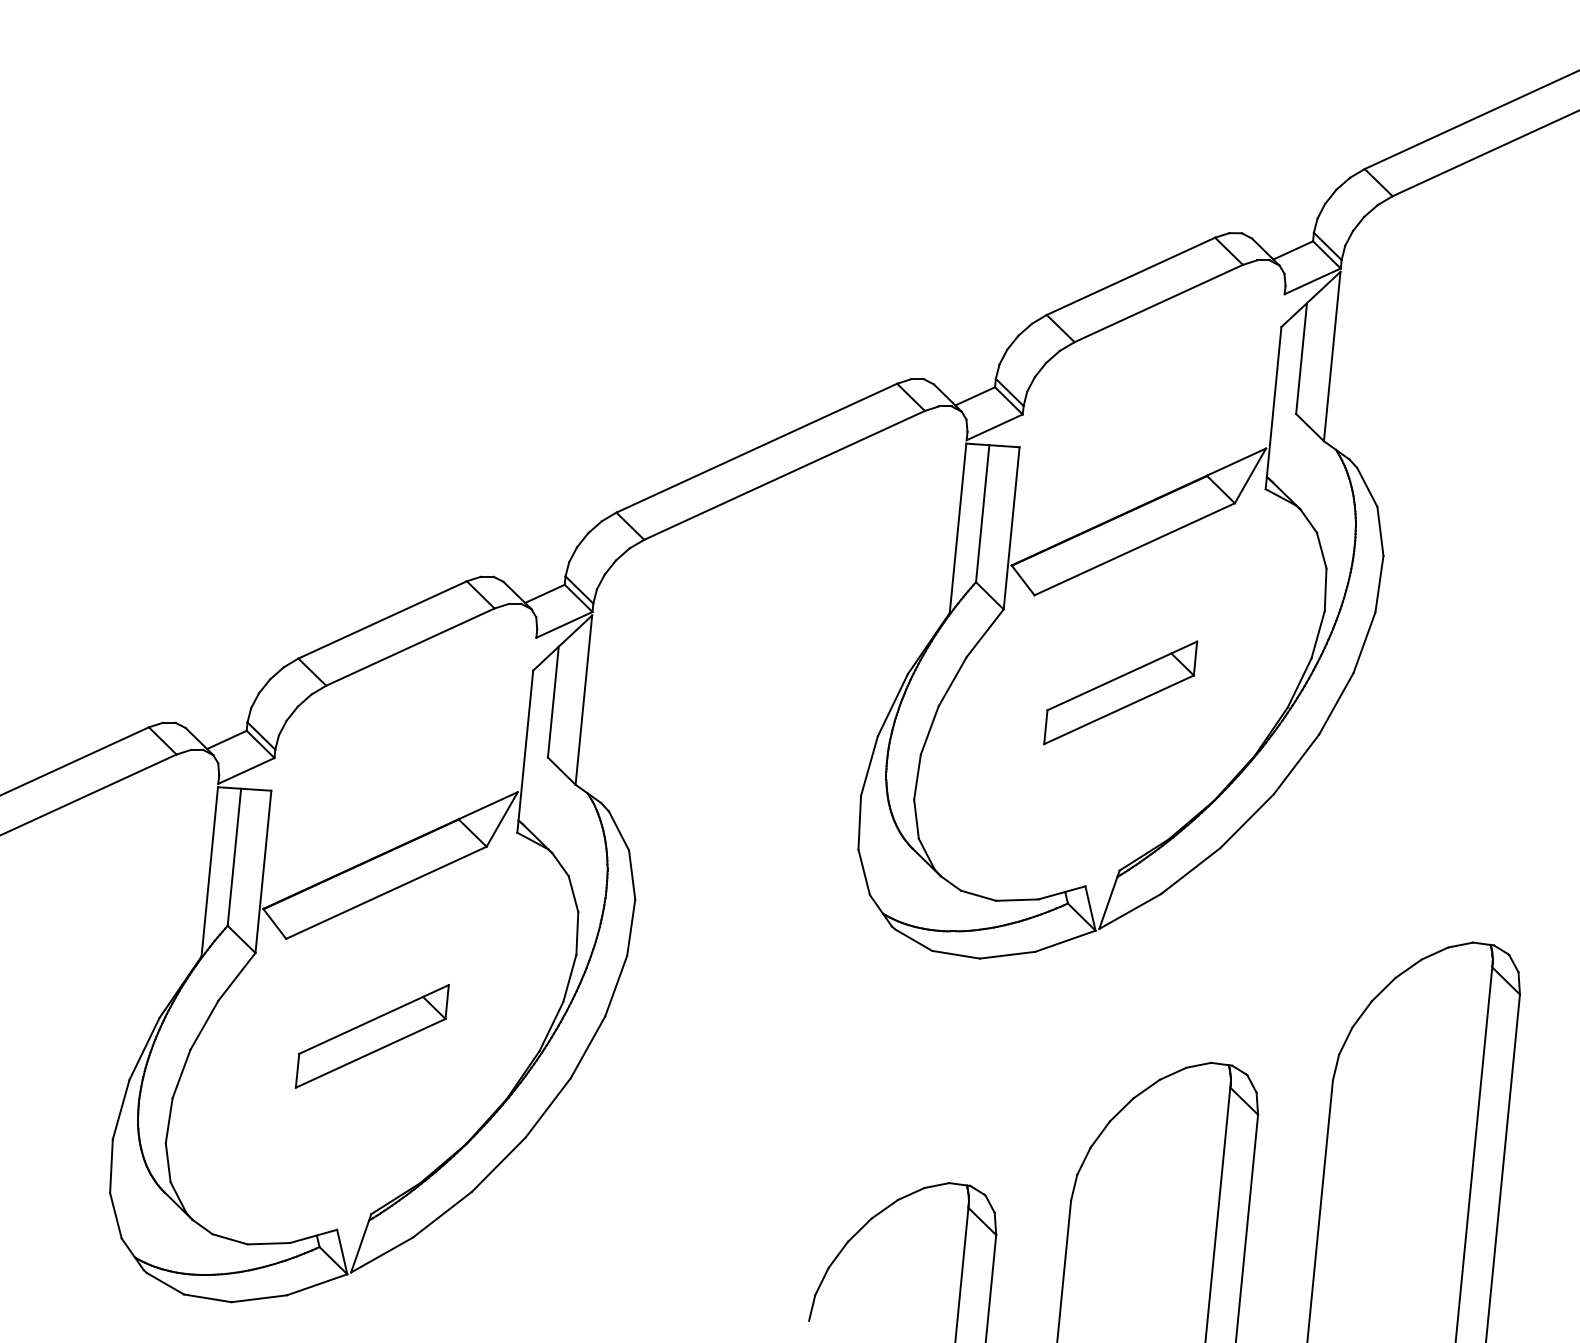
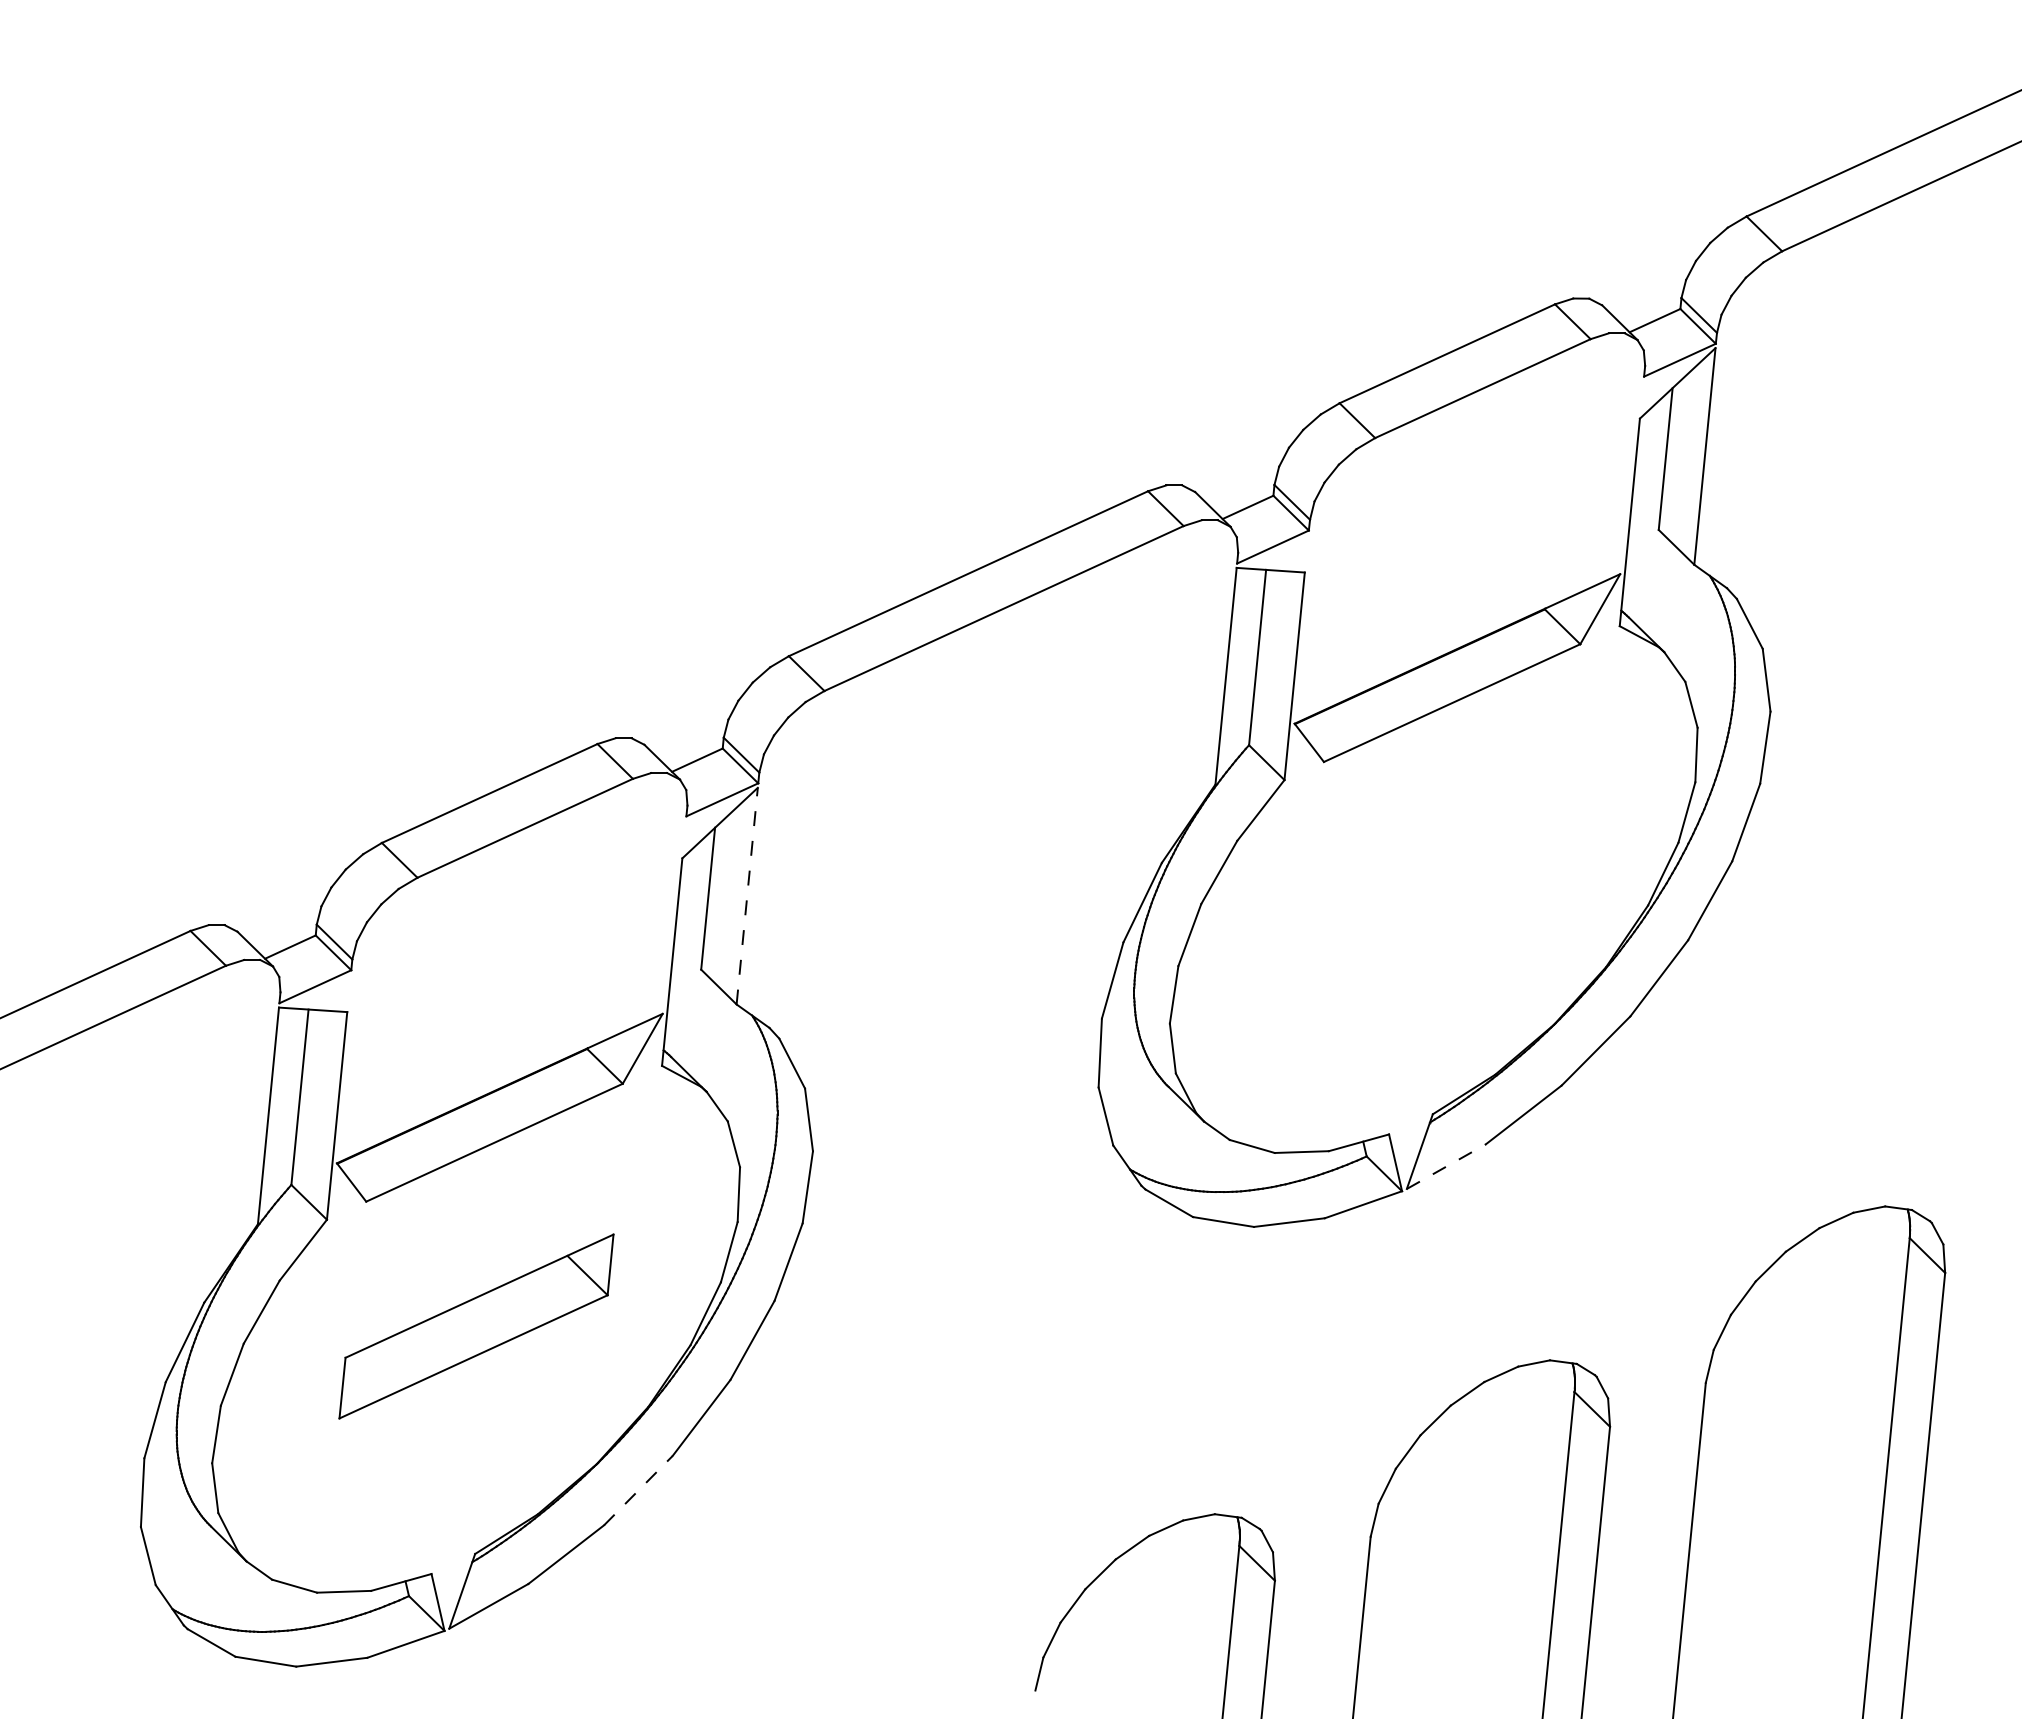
part: (1120, 692) -> (1434, 886), removed
line: (584, 700) -> (747, 896), solid -> dashed
line: (1130, 911) -> (1446, 1166), solid -> dashed
part: (372, 1036) -> (476, 1326), size x1.4
line: (498, 1164) -> (638, 1490), solid -> dashed

